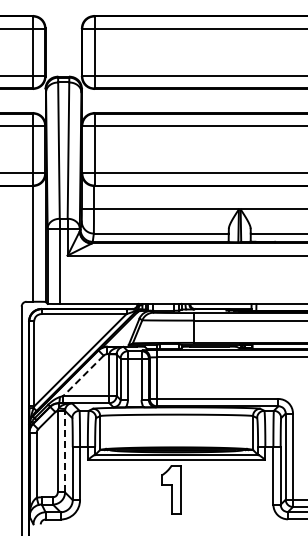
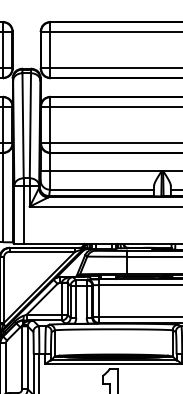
line: (83, 376) -> (41, 299), dashed -> solid
line: (65, 451) -> (28, 357), dashed -> solid

